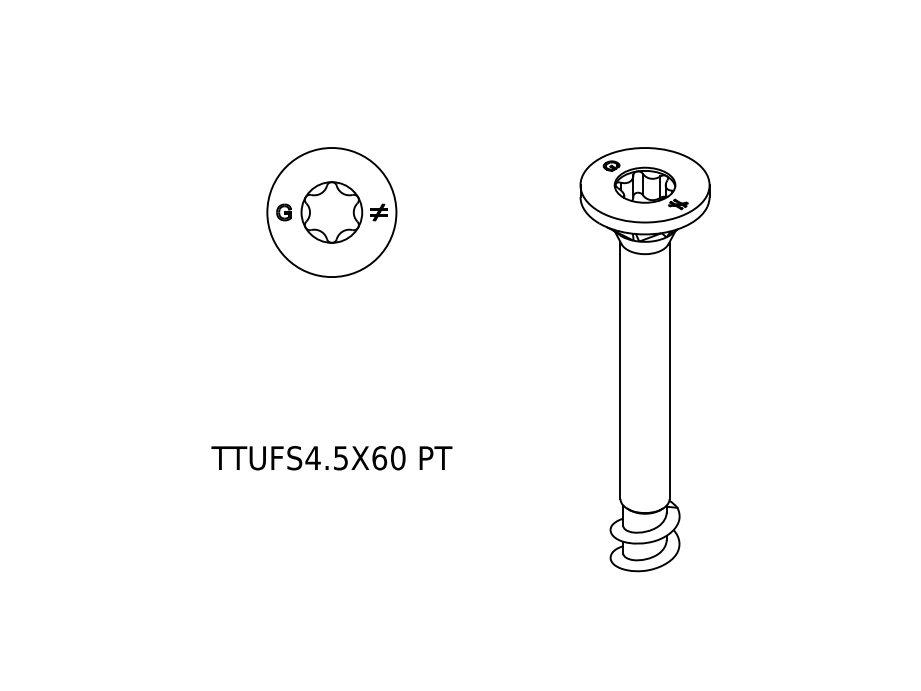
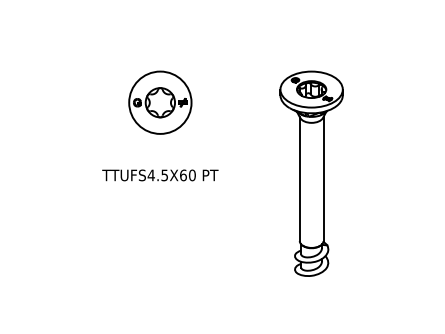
text: (332, 458) -> (160, 175), moved

